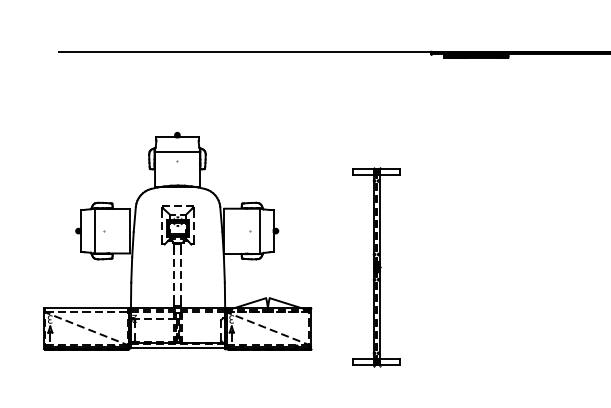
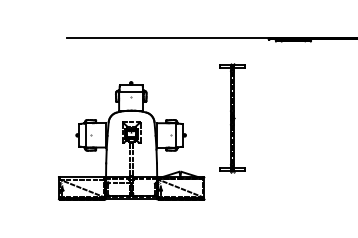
part: (376, 268) -> (232, 118), moved

